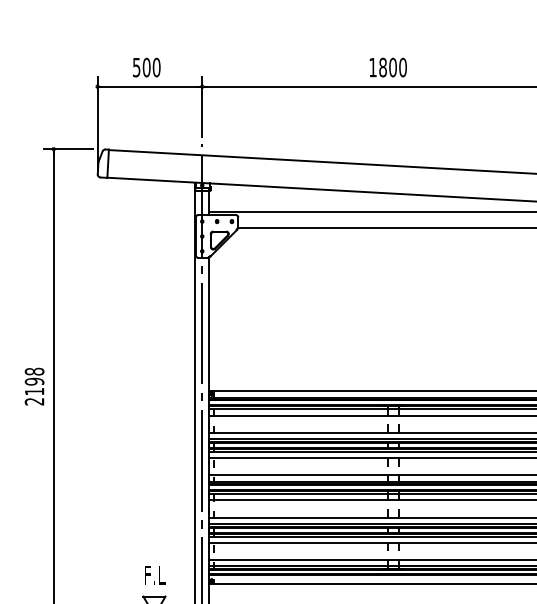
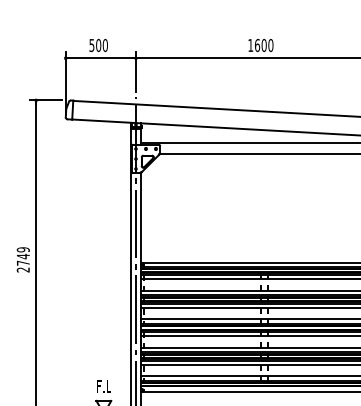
text: (383, 67) -> (257, 45), 1800 -> 1600
text: (33, 381) -> (22, 256), 2198 -> 2749

